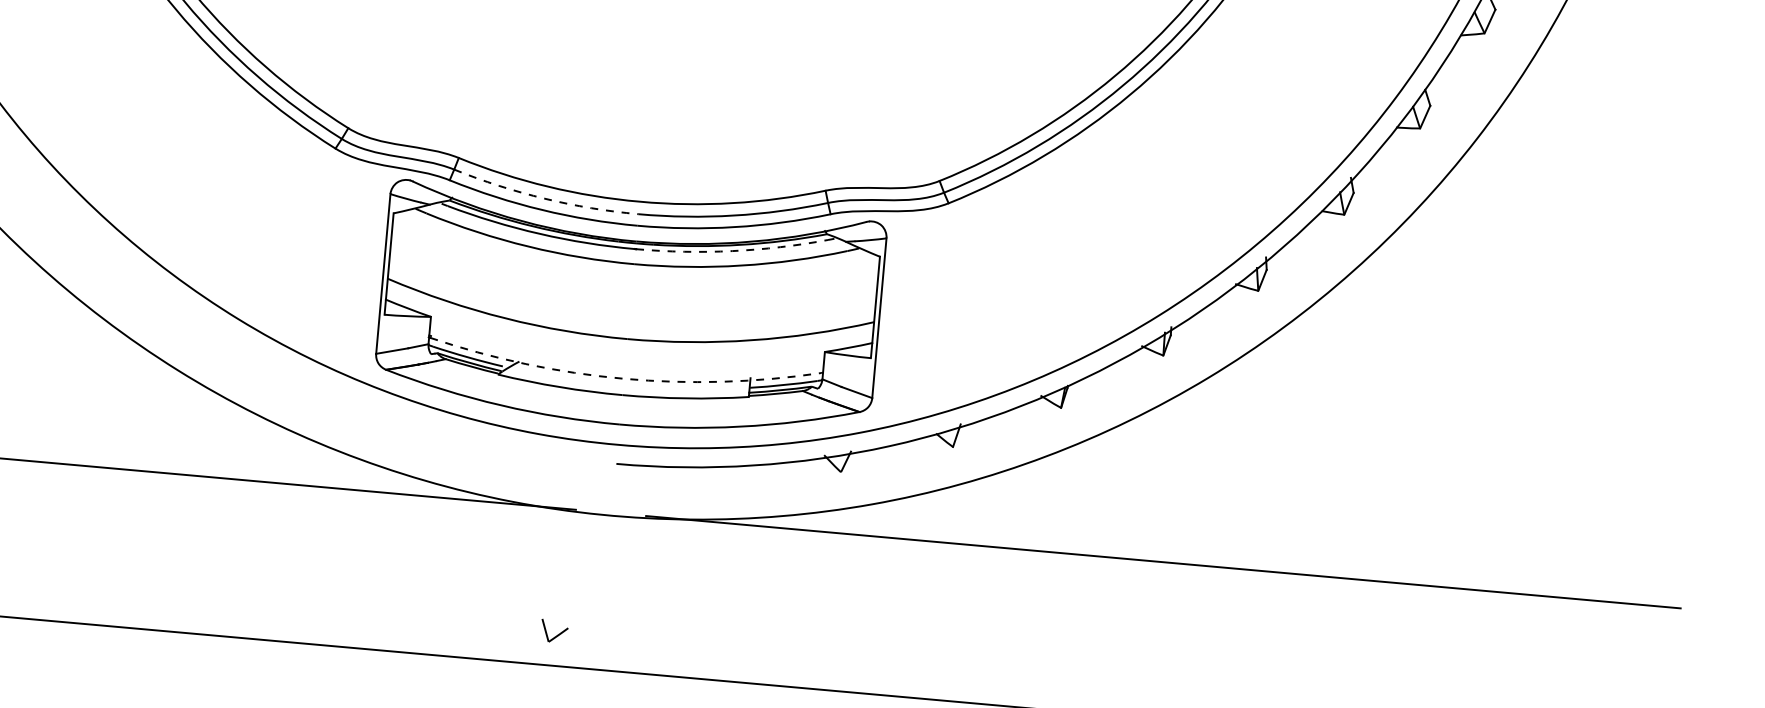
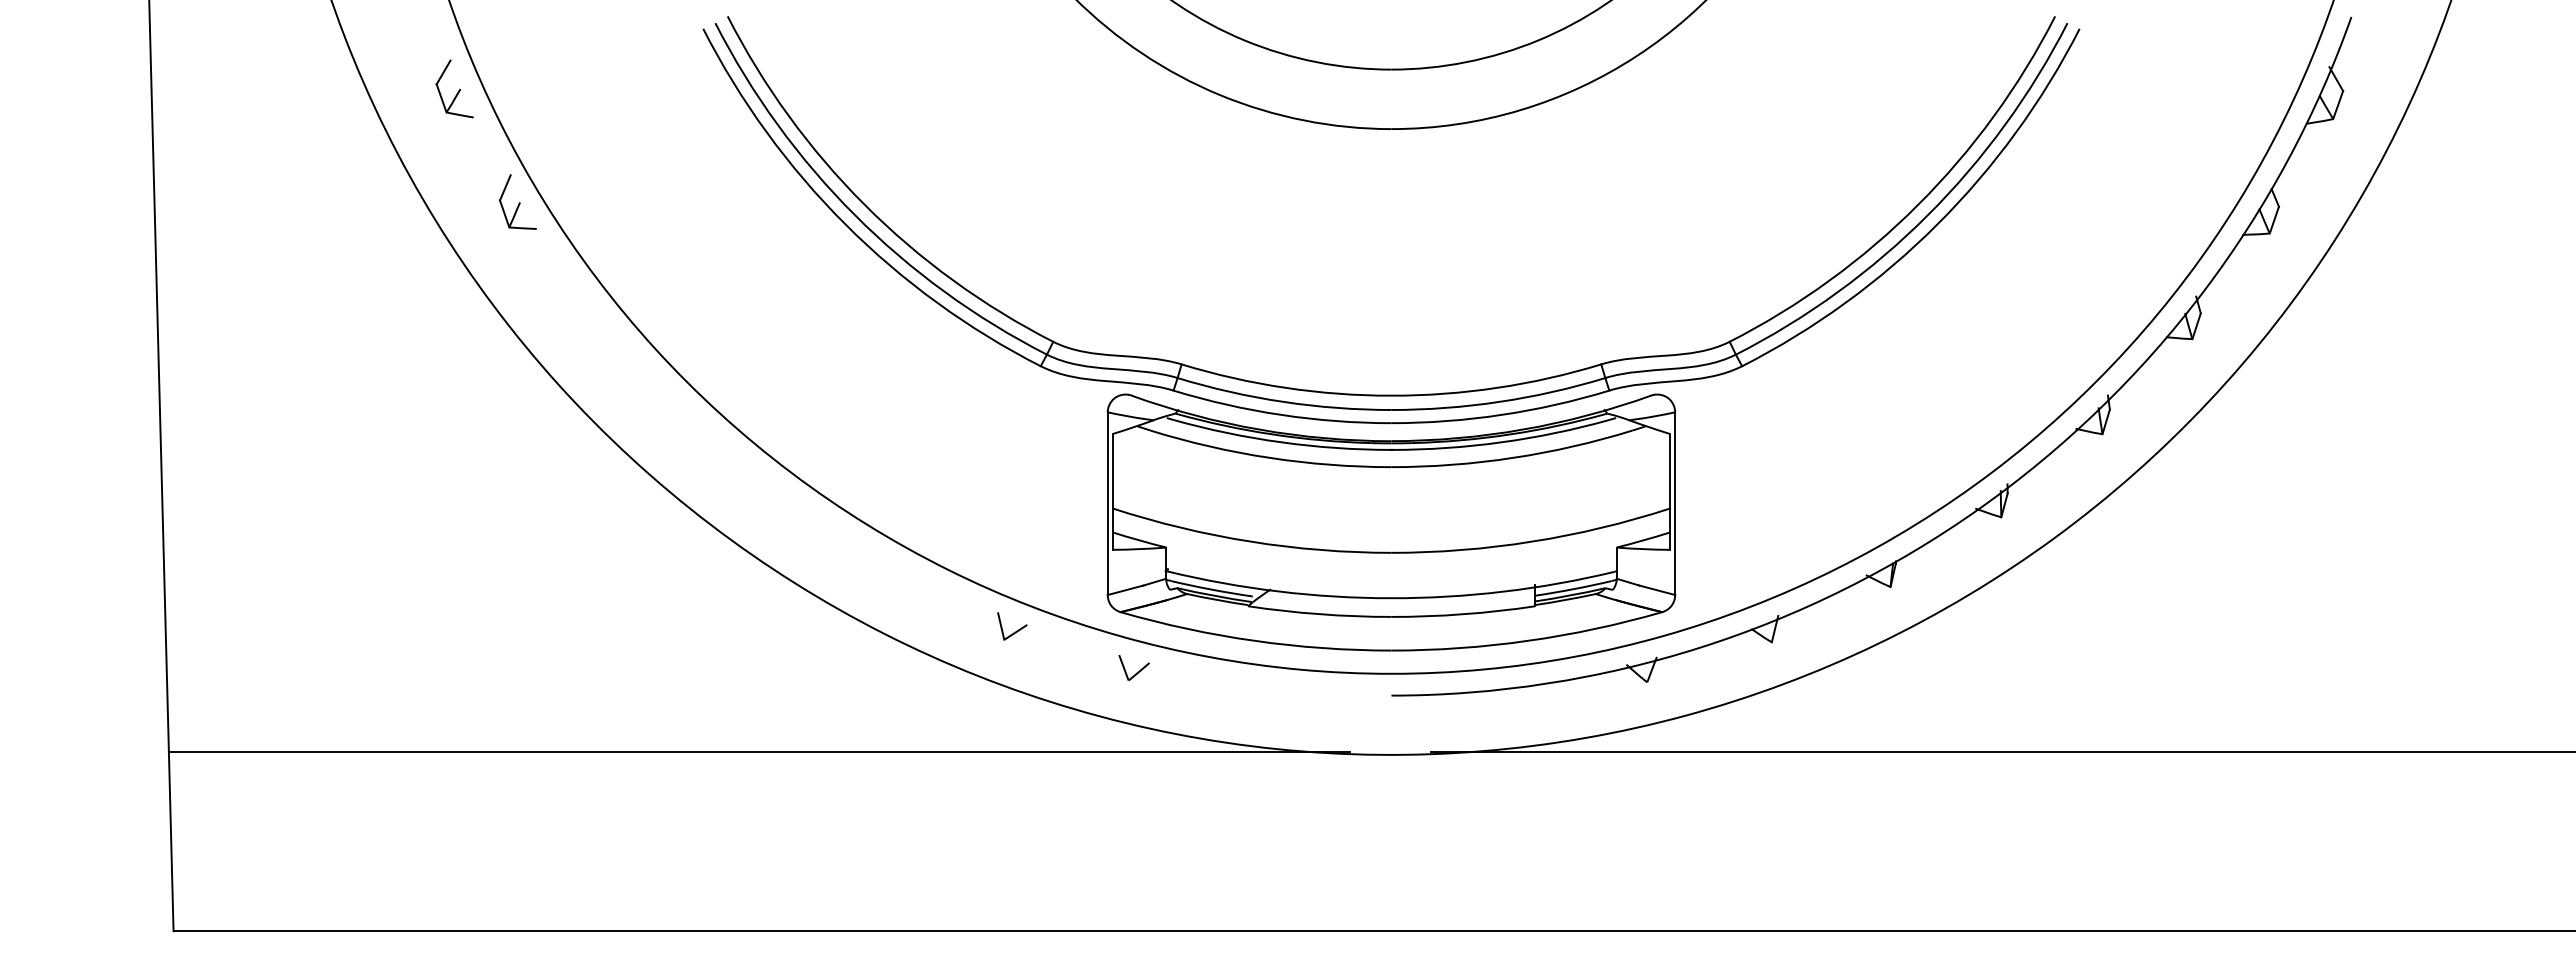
arc: (544, 198) -> (1283, 401), dashed -> solid
arc: (732, 251) -> (1501, 442), dashed -> solid
part: (290, 373) -> (1012, 626), added
arc: (623, 379) -> (1391, 598), dashed -> solid
part: (553, 630) -> (1133, 667), moved

